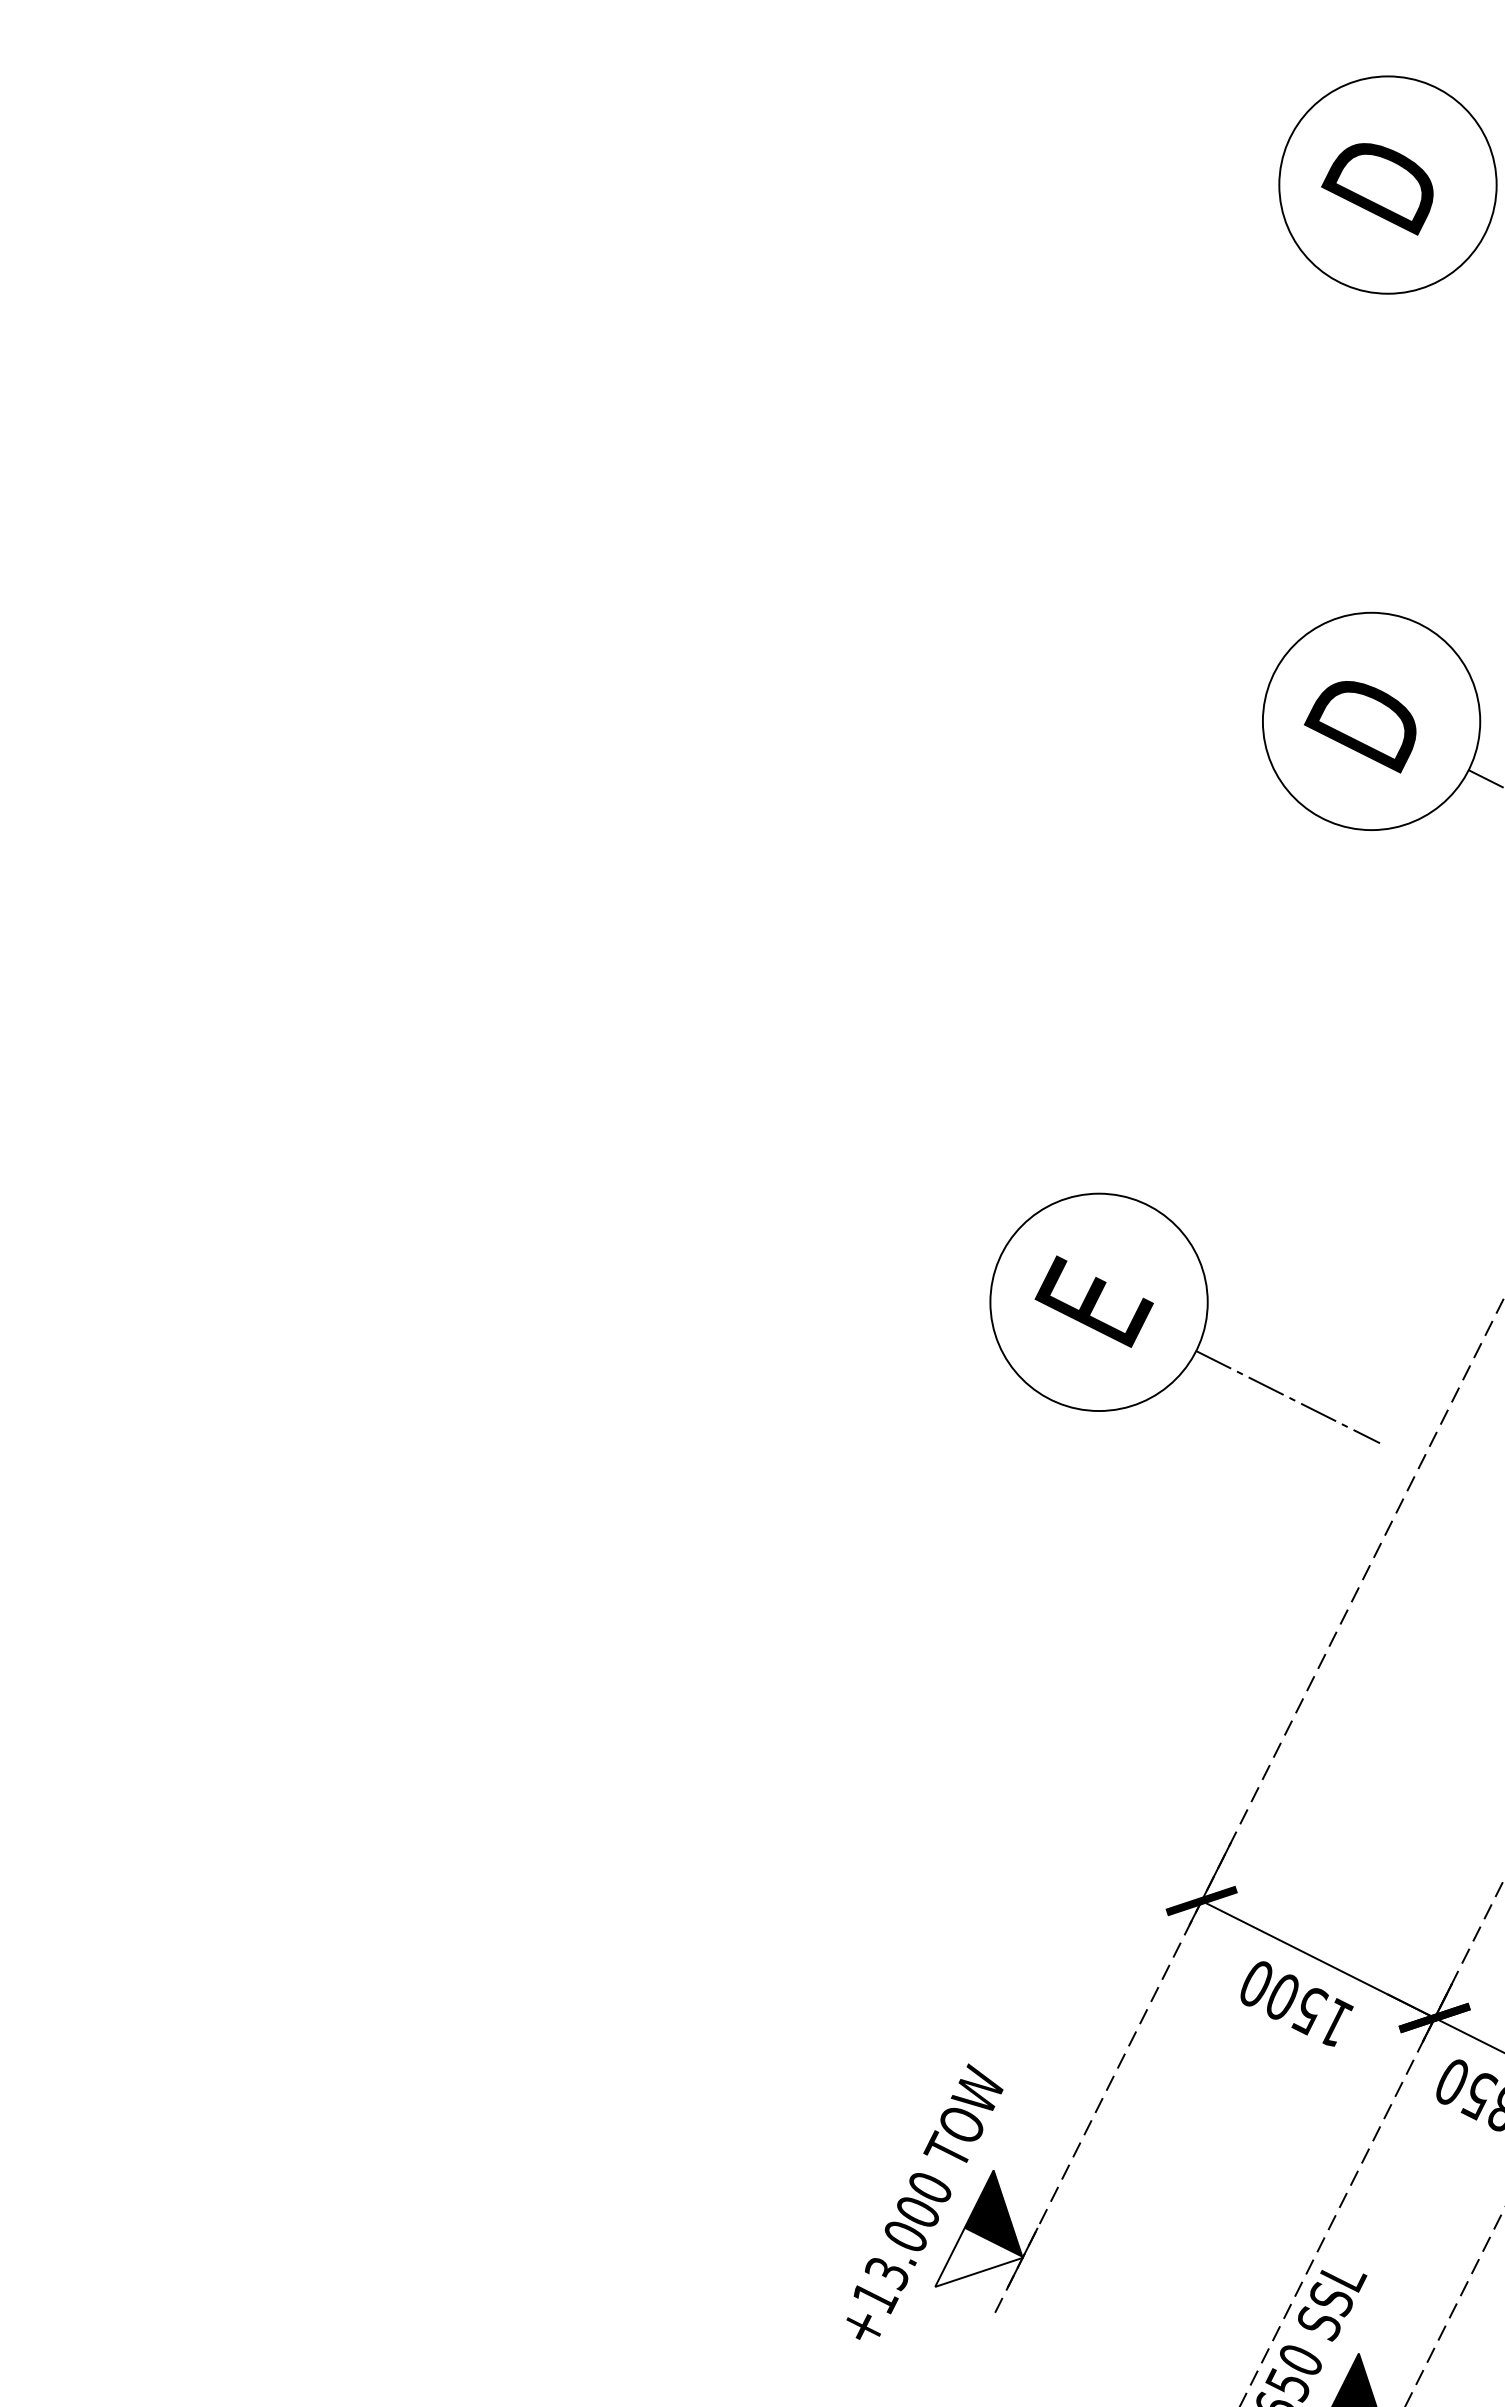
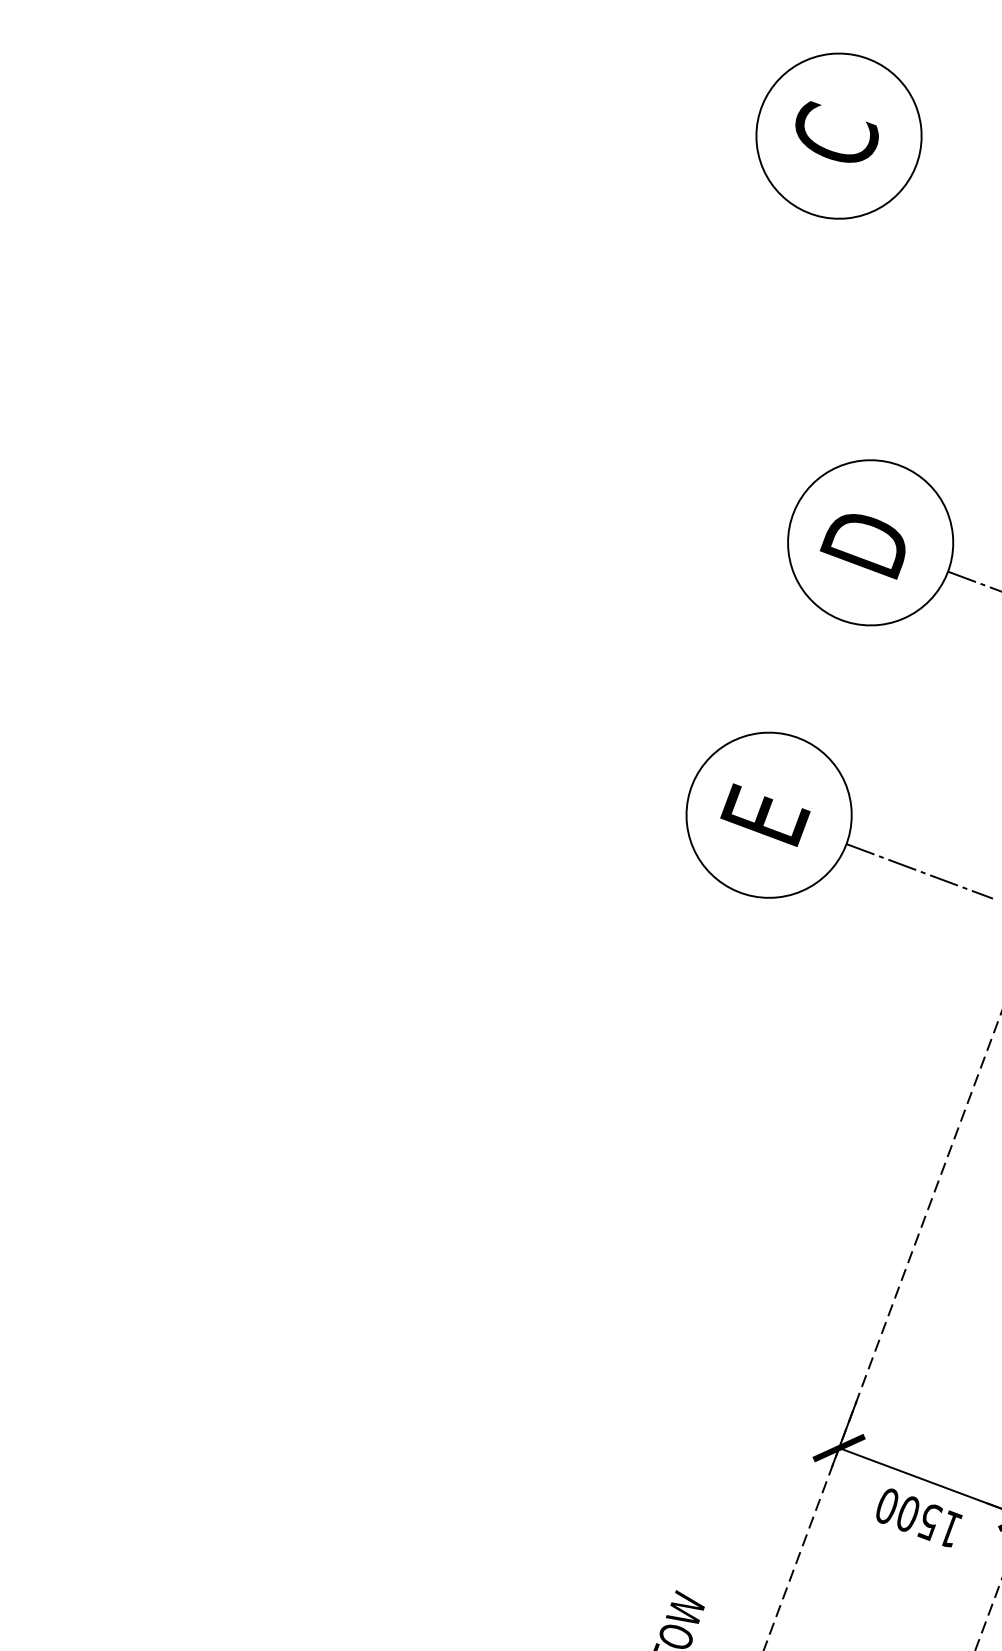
text: (1380, 185) -> (833, 137), D -> C
part: (1184, 1317) -> (834, 819), moved

